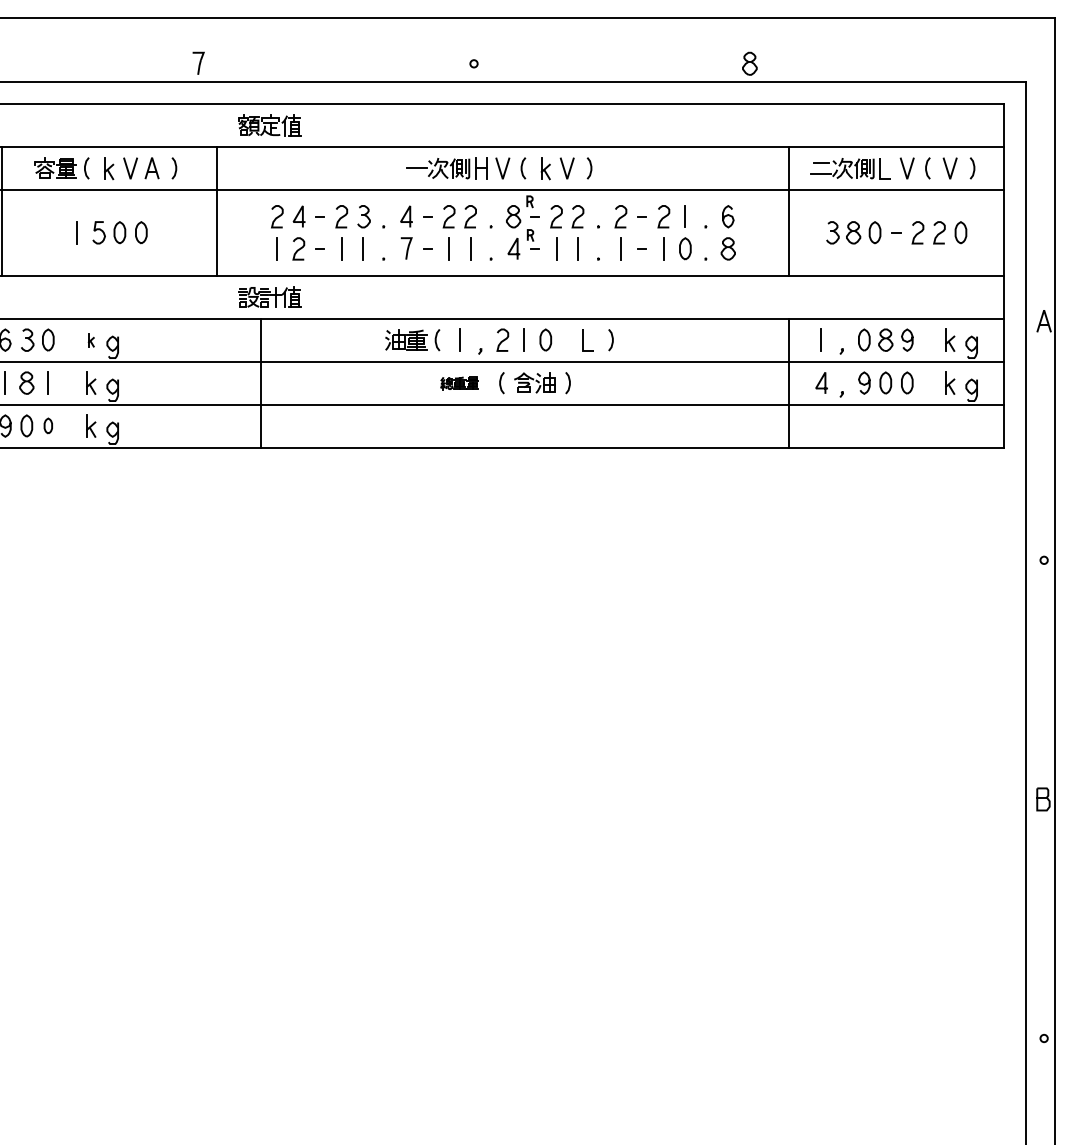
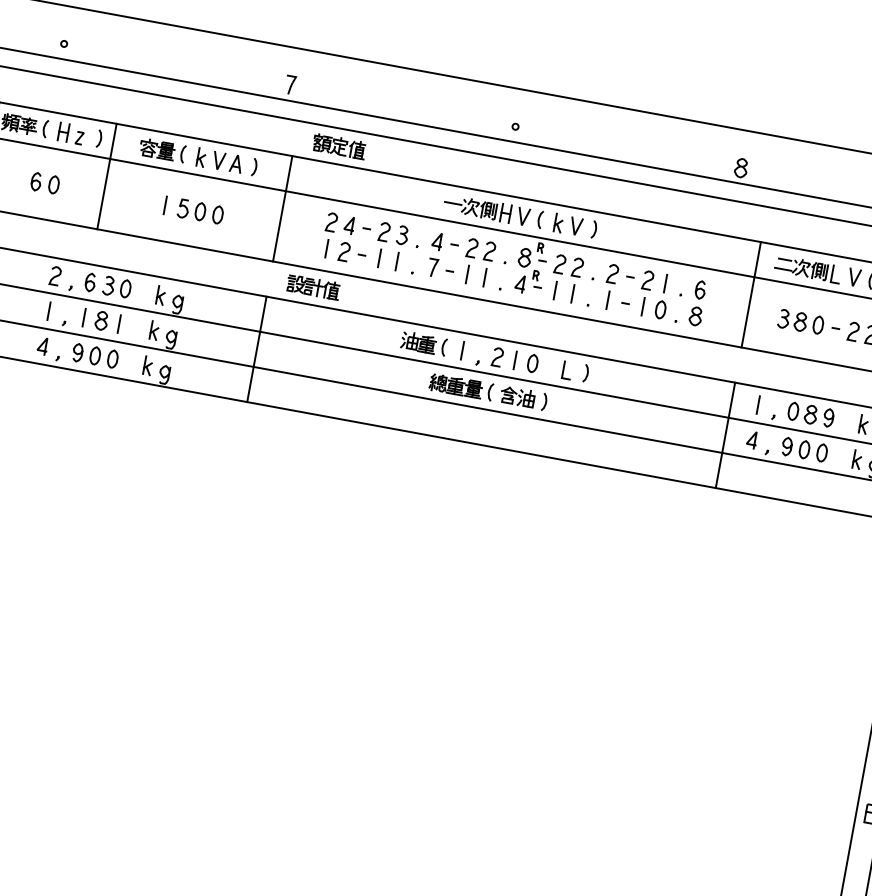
part: (91, 339) -> (161, 294), size x1.67
line: (260, 382) -> (256, 348), moved
part: (459, 383) -> (455, 386), size x1.67
part: (48, 425) -> (113, 358), size x1.43

